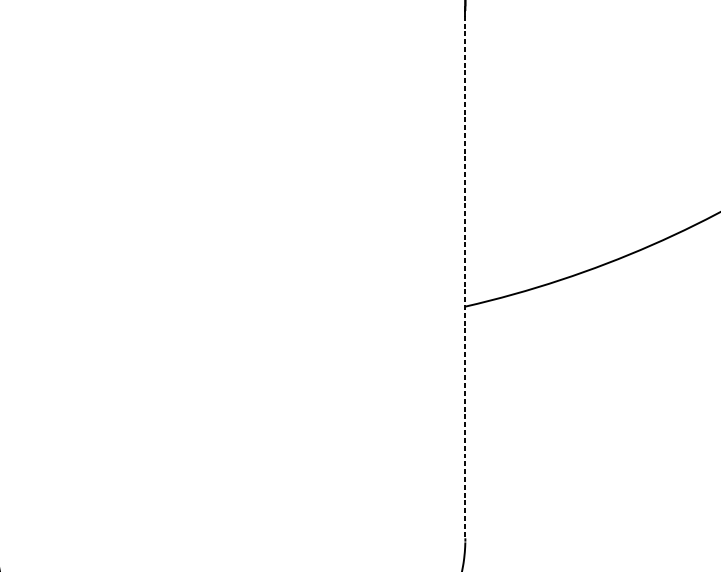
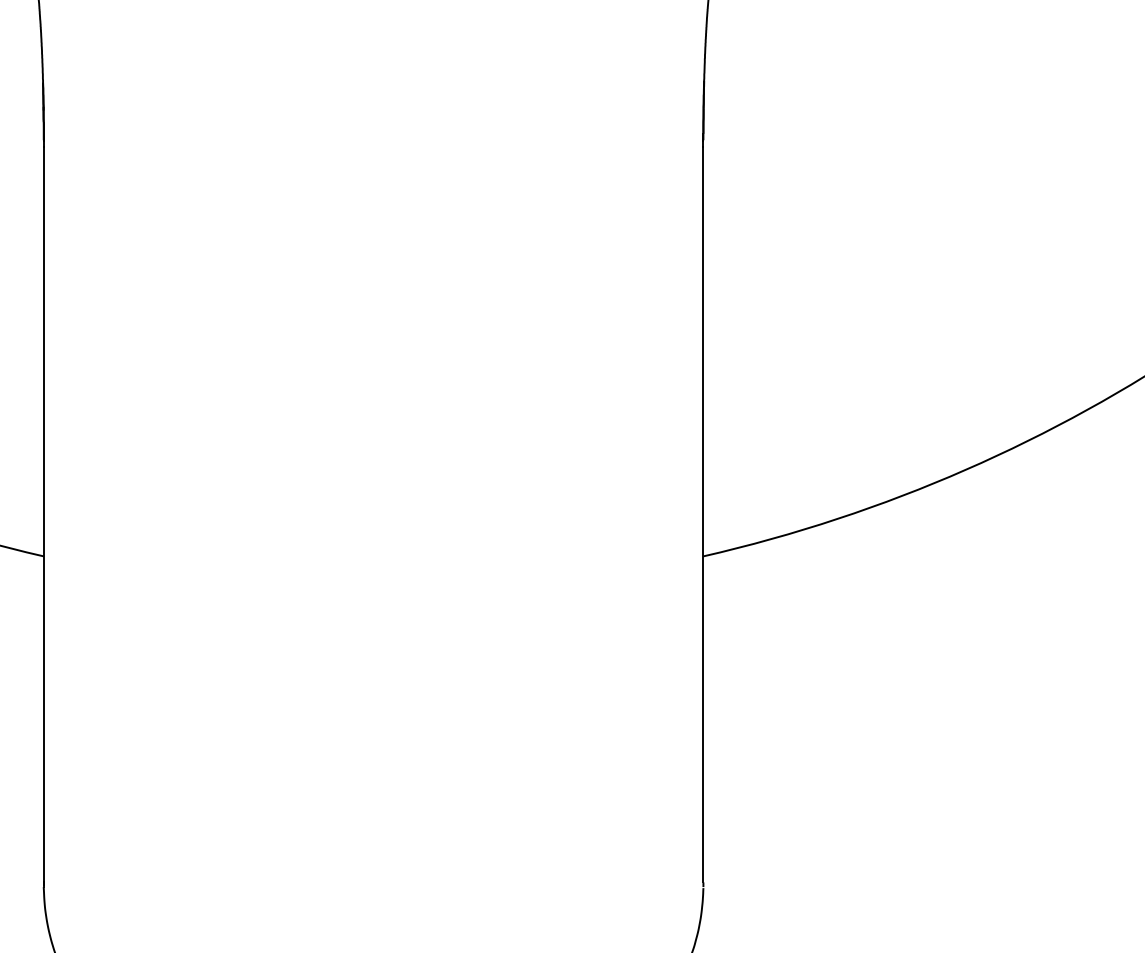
line: (465, 276) -> (703, 514), dashed -> solid

